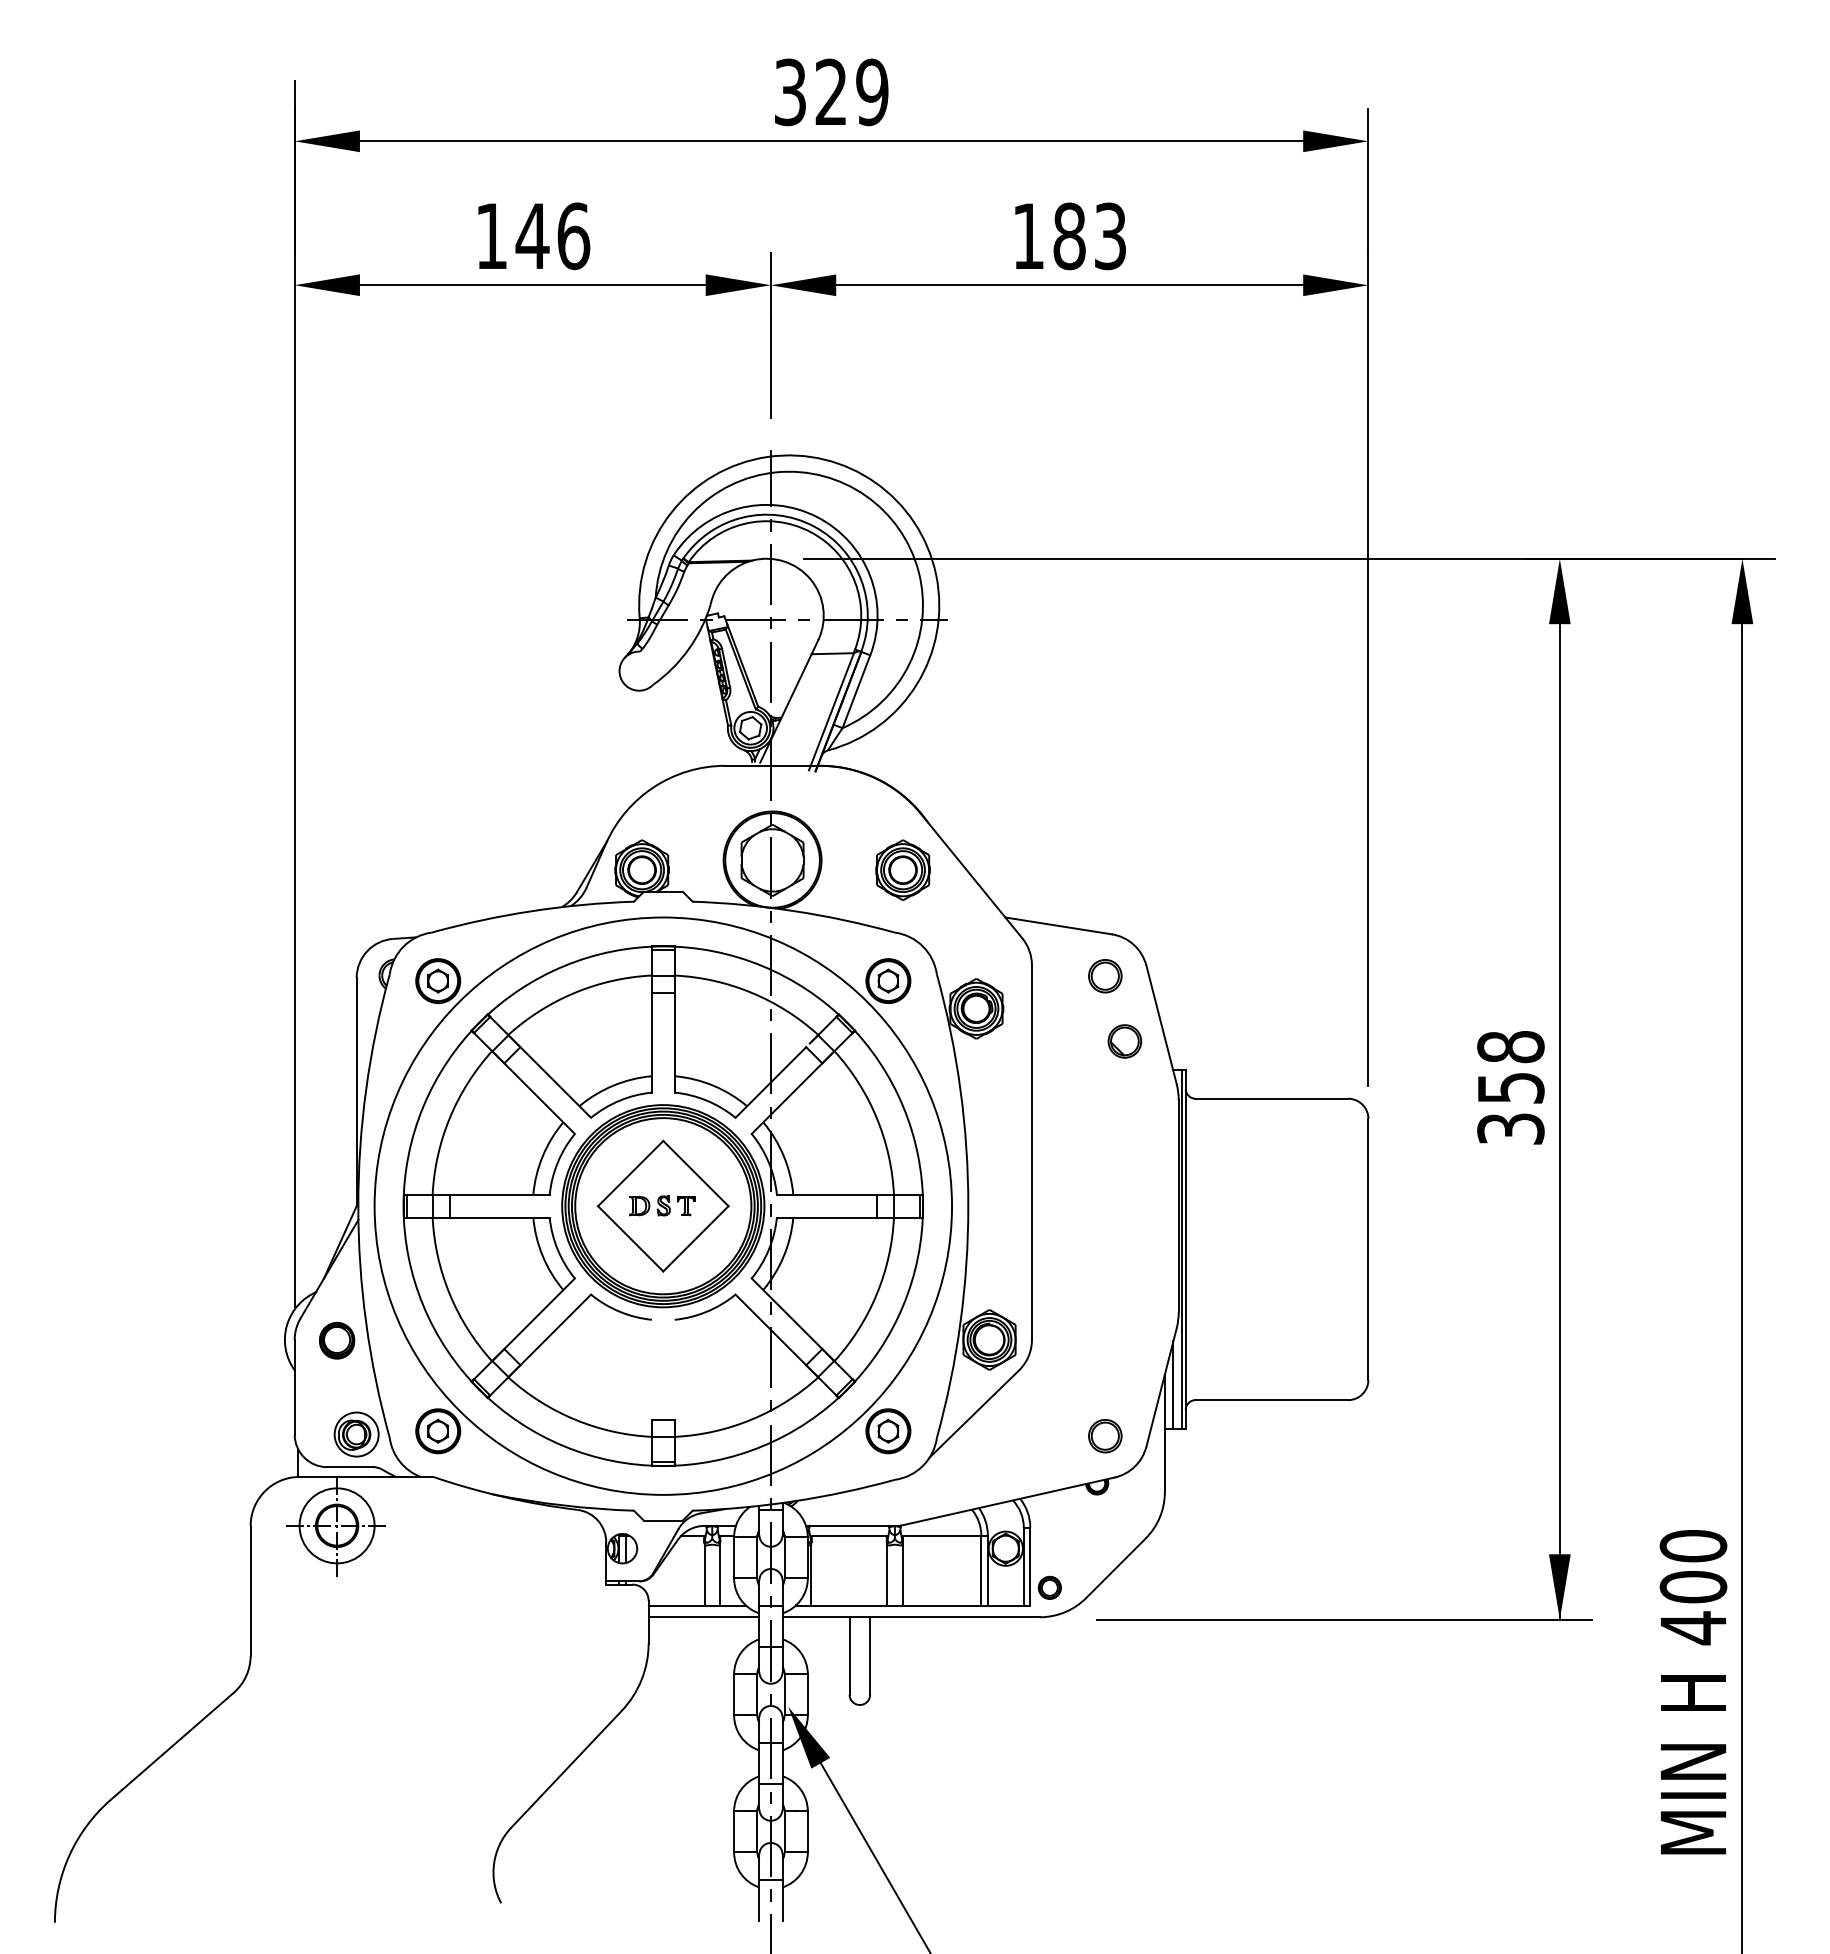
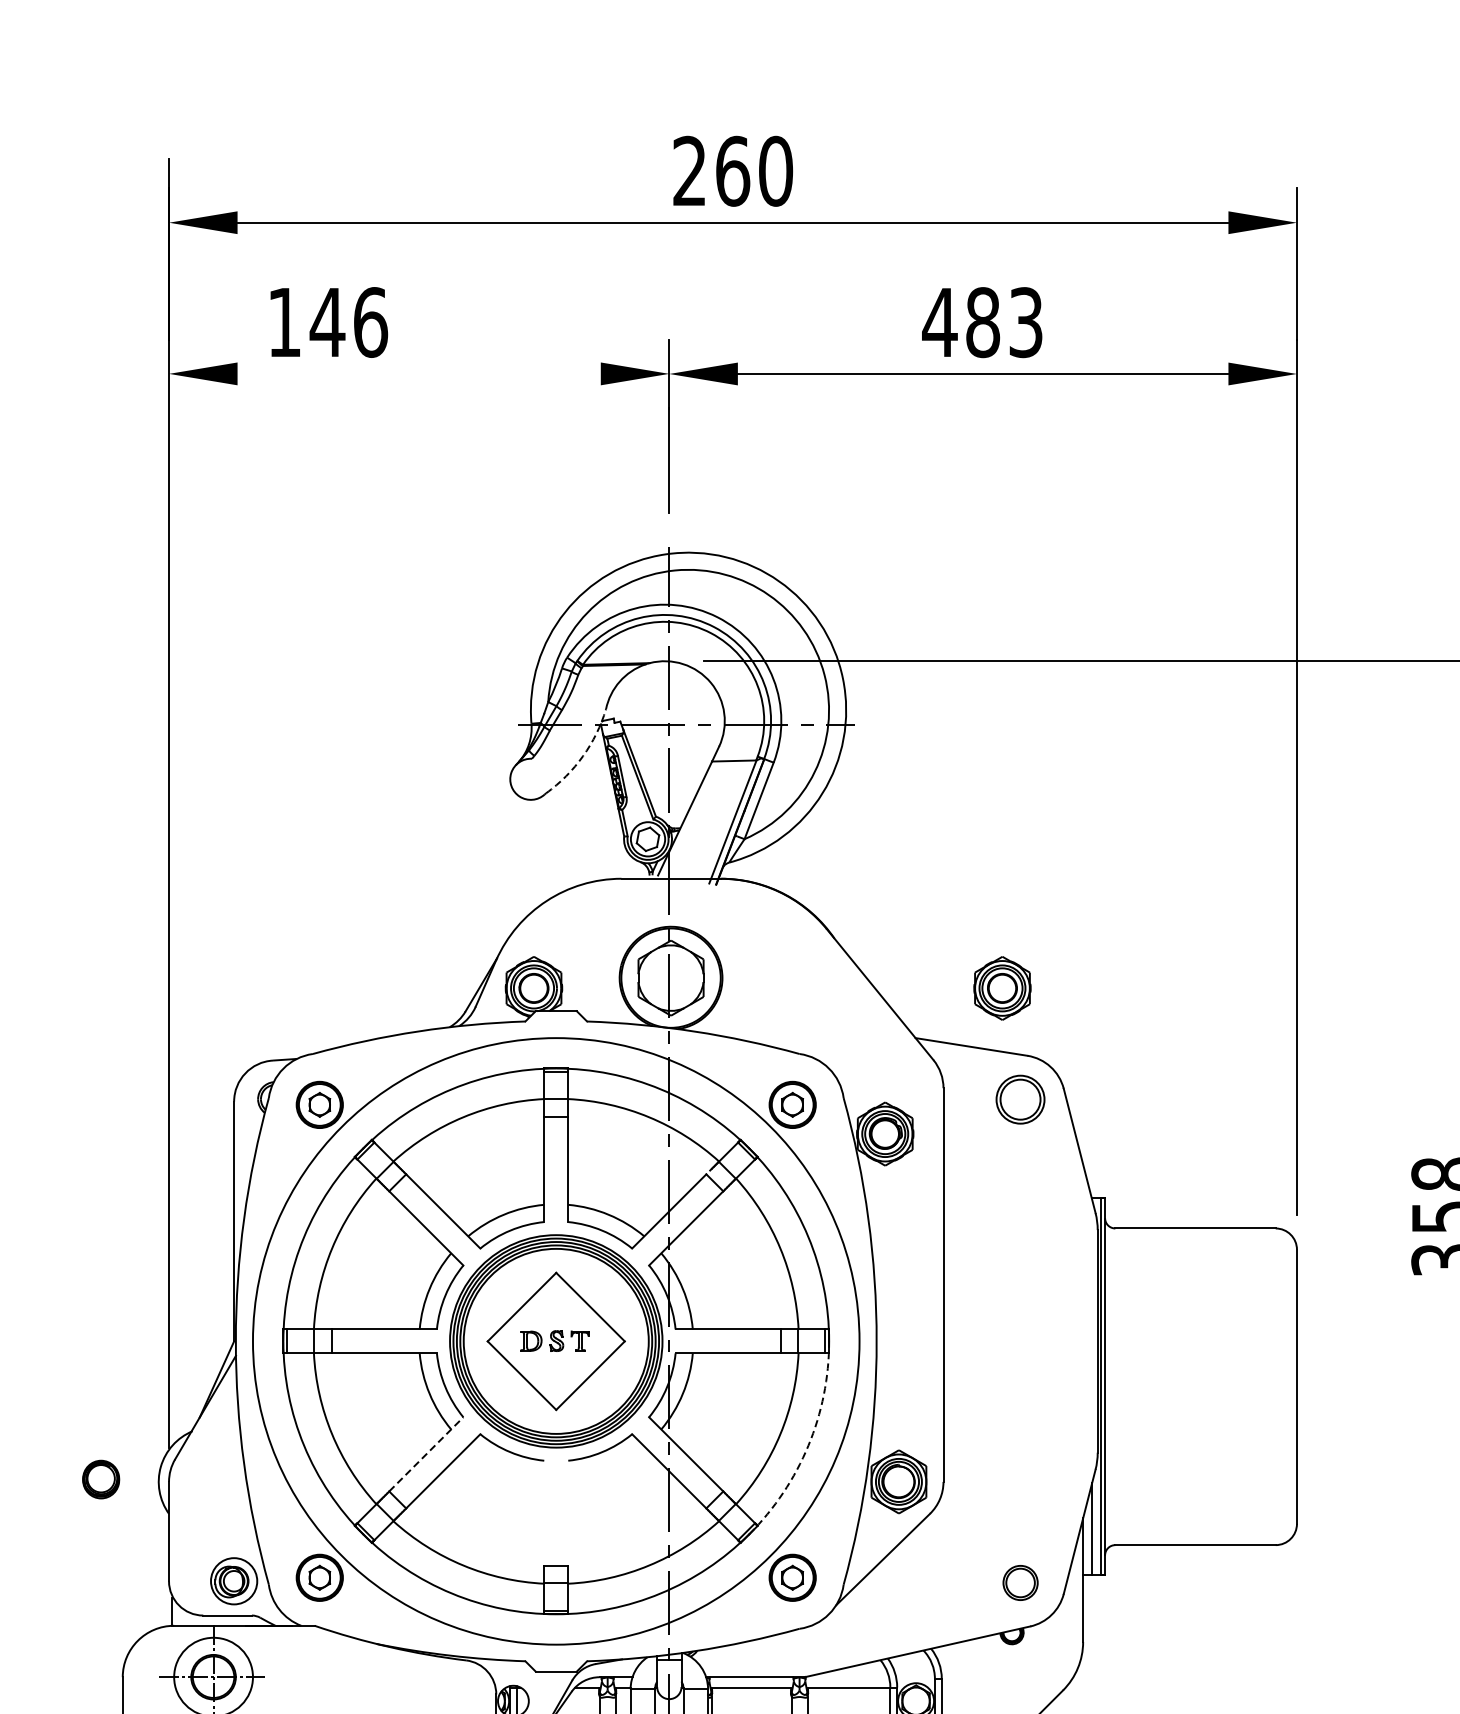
text: (831, 92) -> (732, 171), 329 -> 260
text: (1028, 235) -> (939, 321), 183 -> 483
text: (534, 236) -> (329, 322), moved
line: (532, 285) -> (418, 374), removed
arc: (688, 649) -> (582, 756), solid -> dashed
part: (902, 869) -> (1001, 987), moved
part: (1105, 976) -> (1020, 1100), size x1.4
part: (1124, 1041) -> (1040, 1168), removed
arc: (903, 1305) -> (808, 1445), solid -> dashed
line: (539, 1313) -> (426, 1454), solid -> dashed
part: (337, 1340) -> (101, 1479), moved

